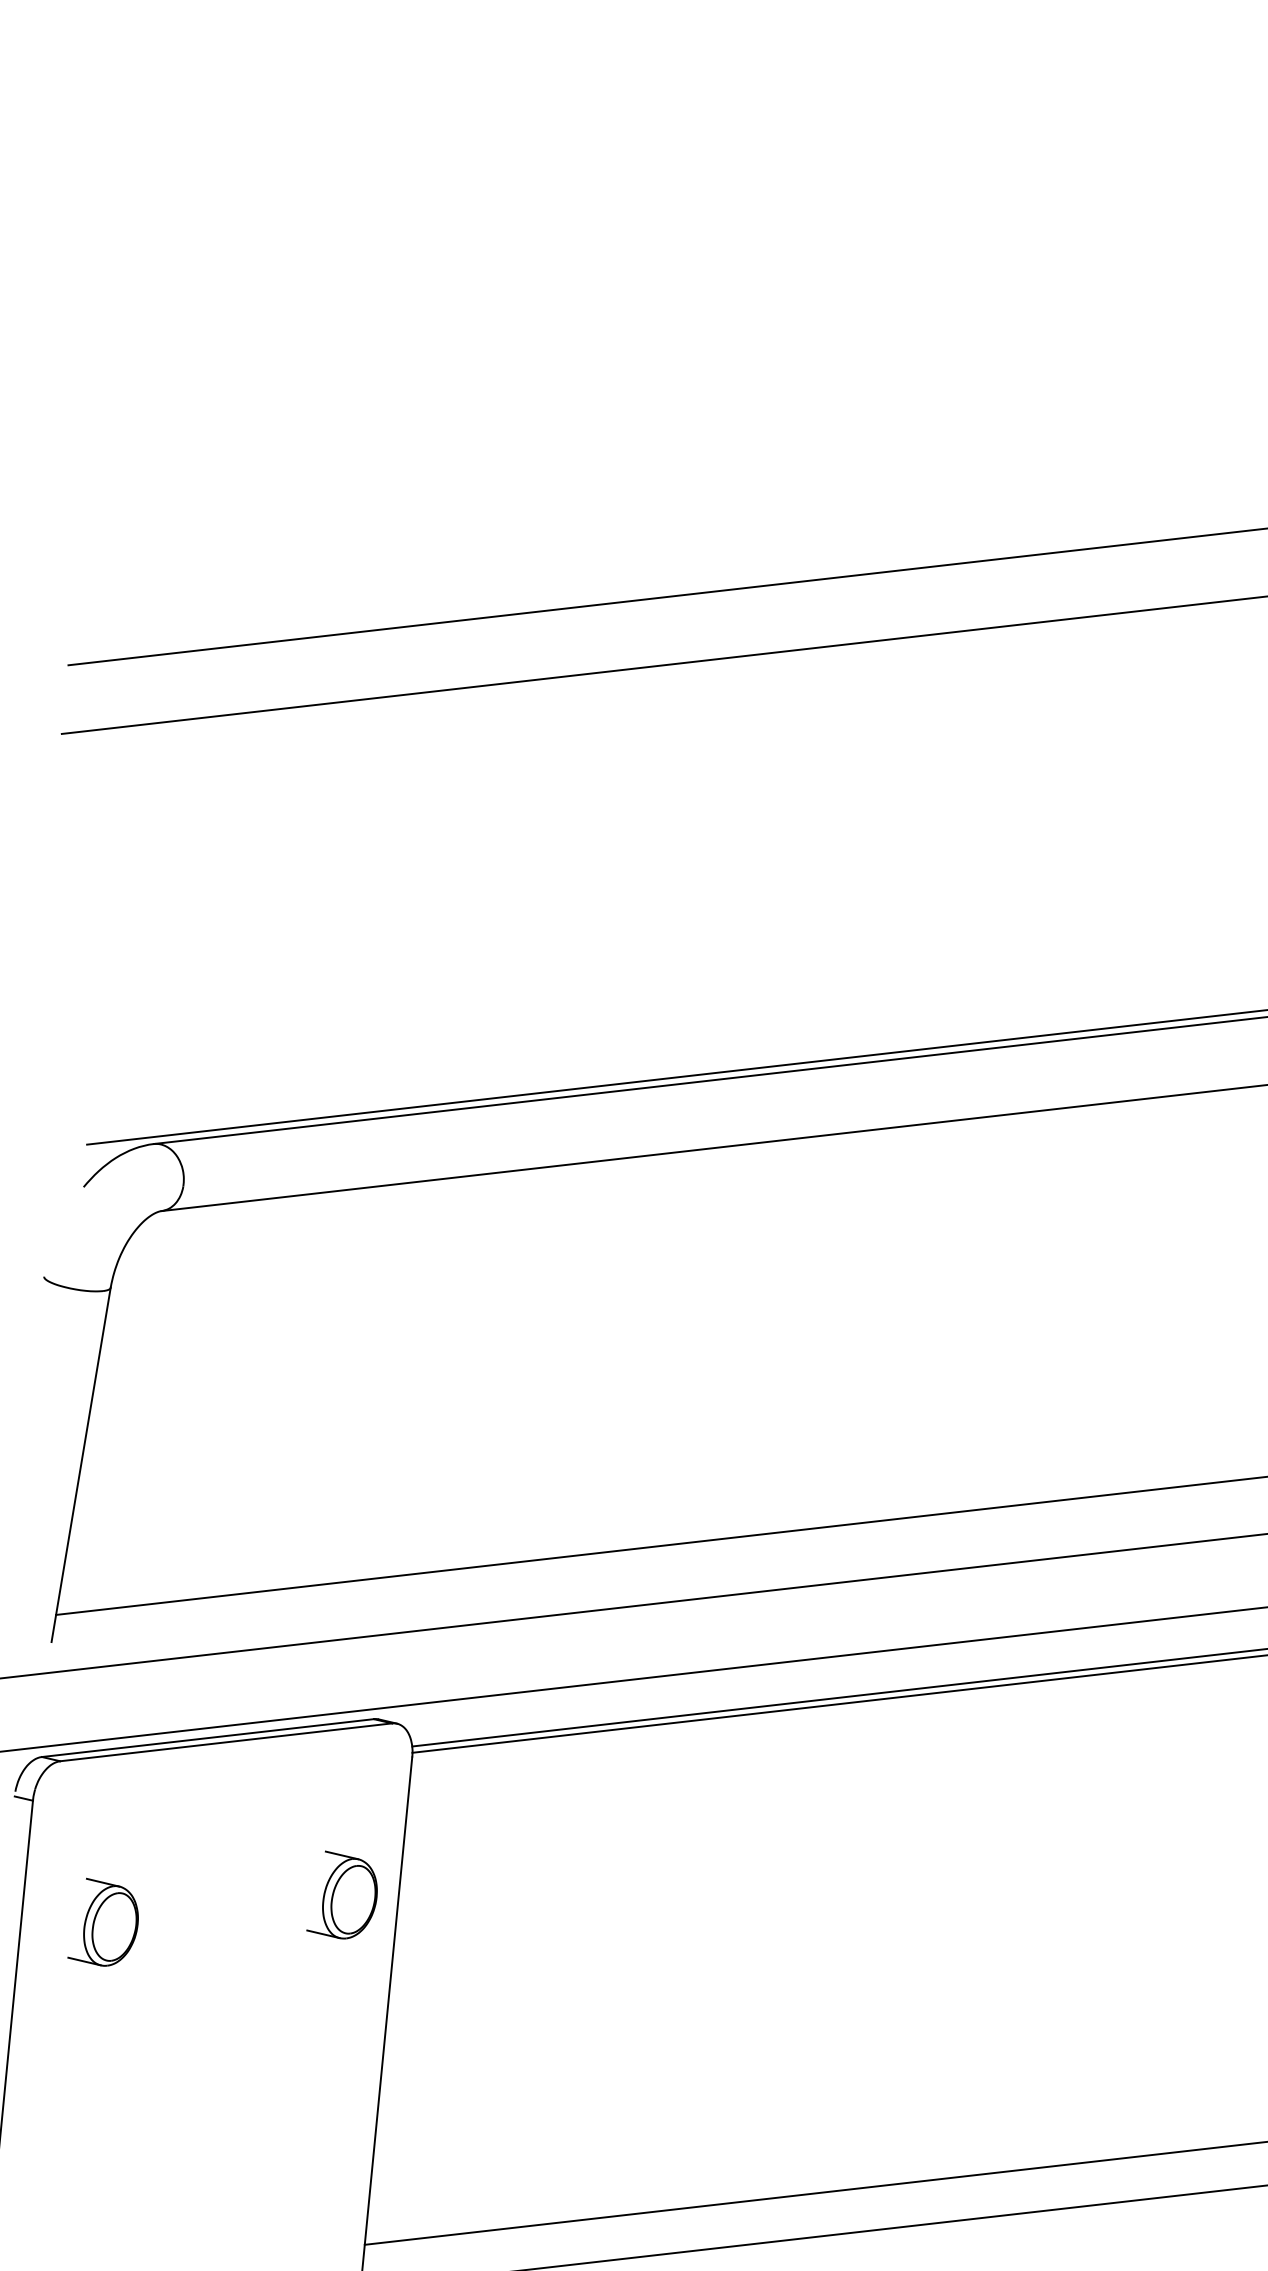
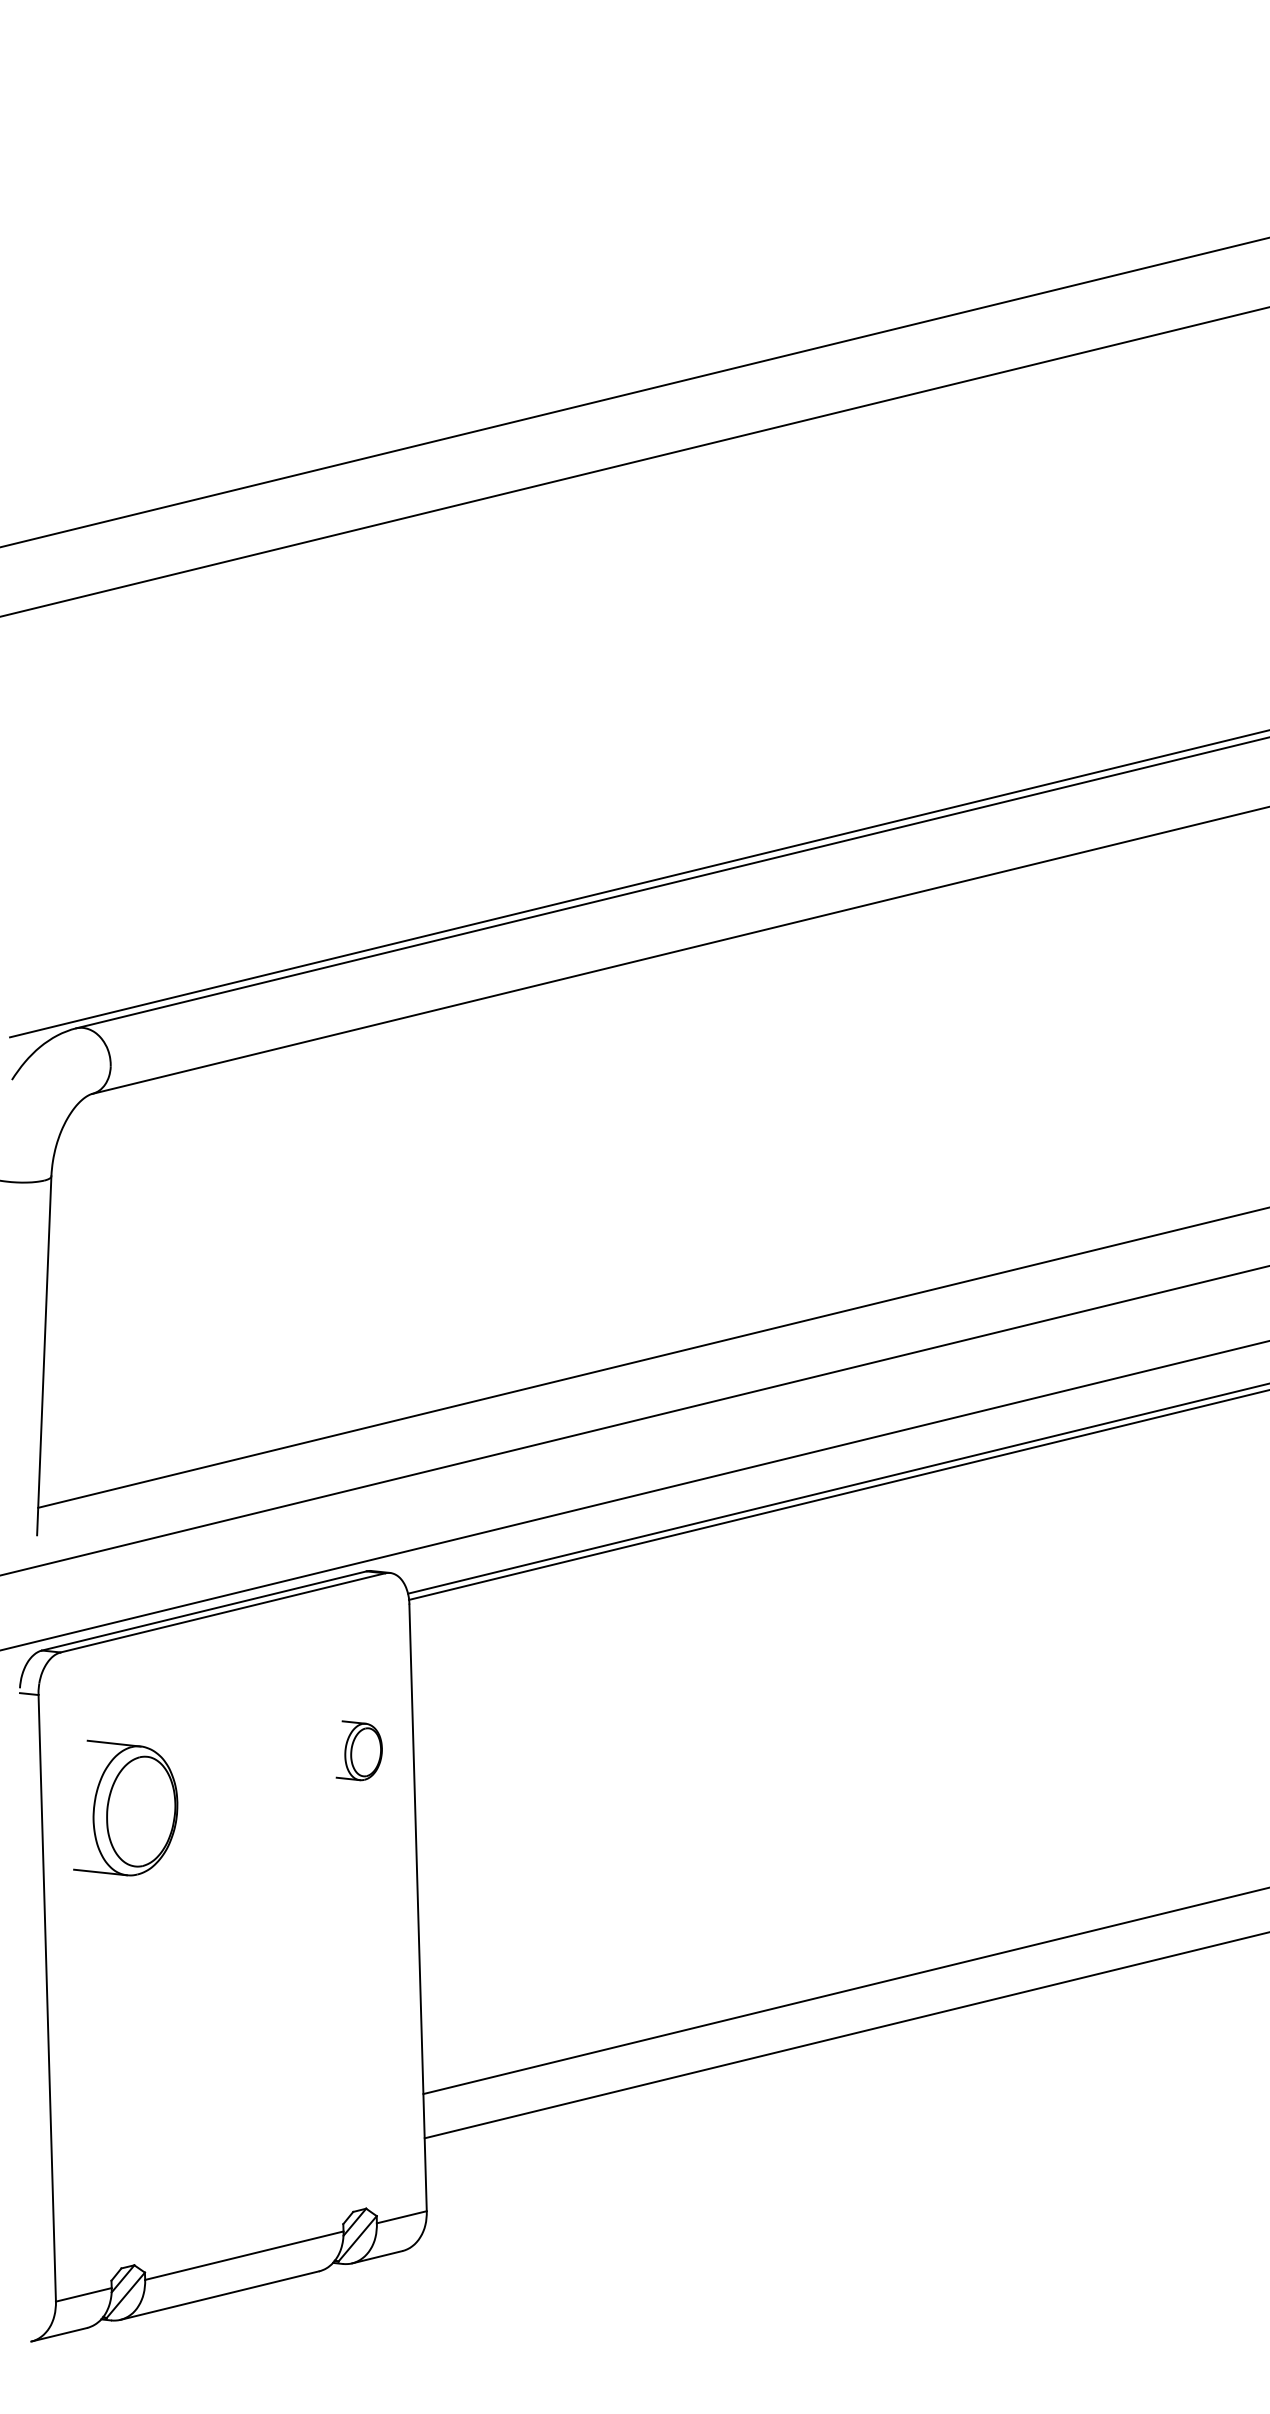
part: (344, 1895) -> (359, 1750), size x0.7
part: (105, 1923) -> (125, 1807), size x1.6

